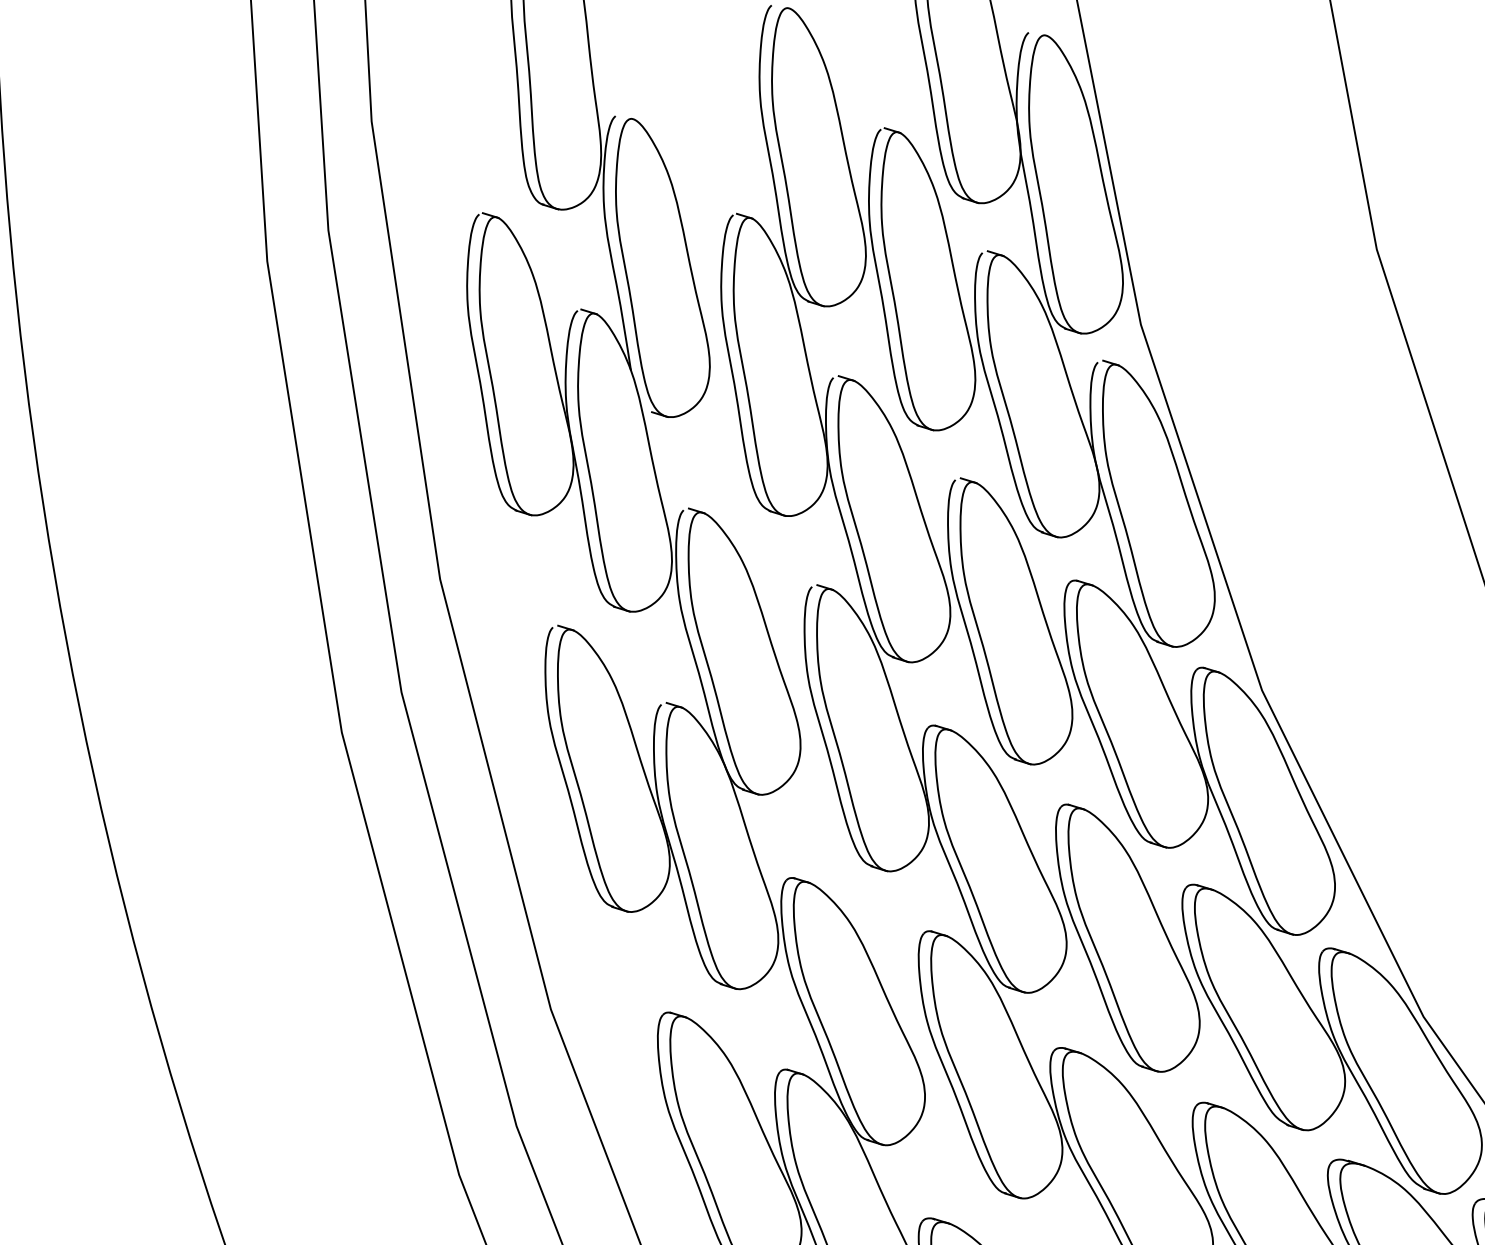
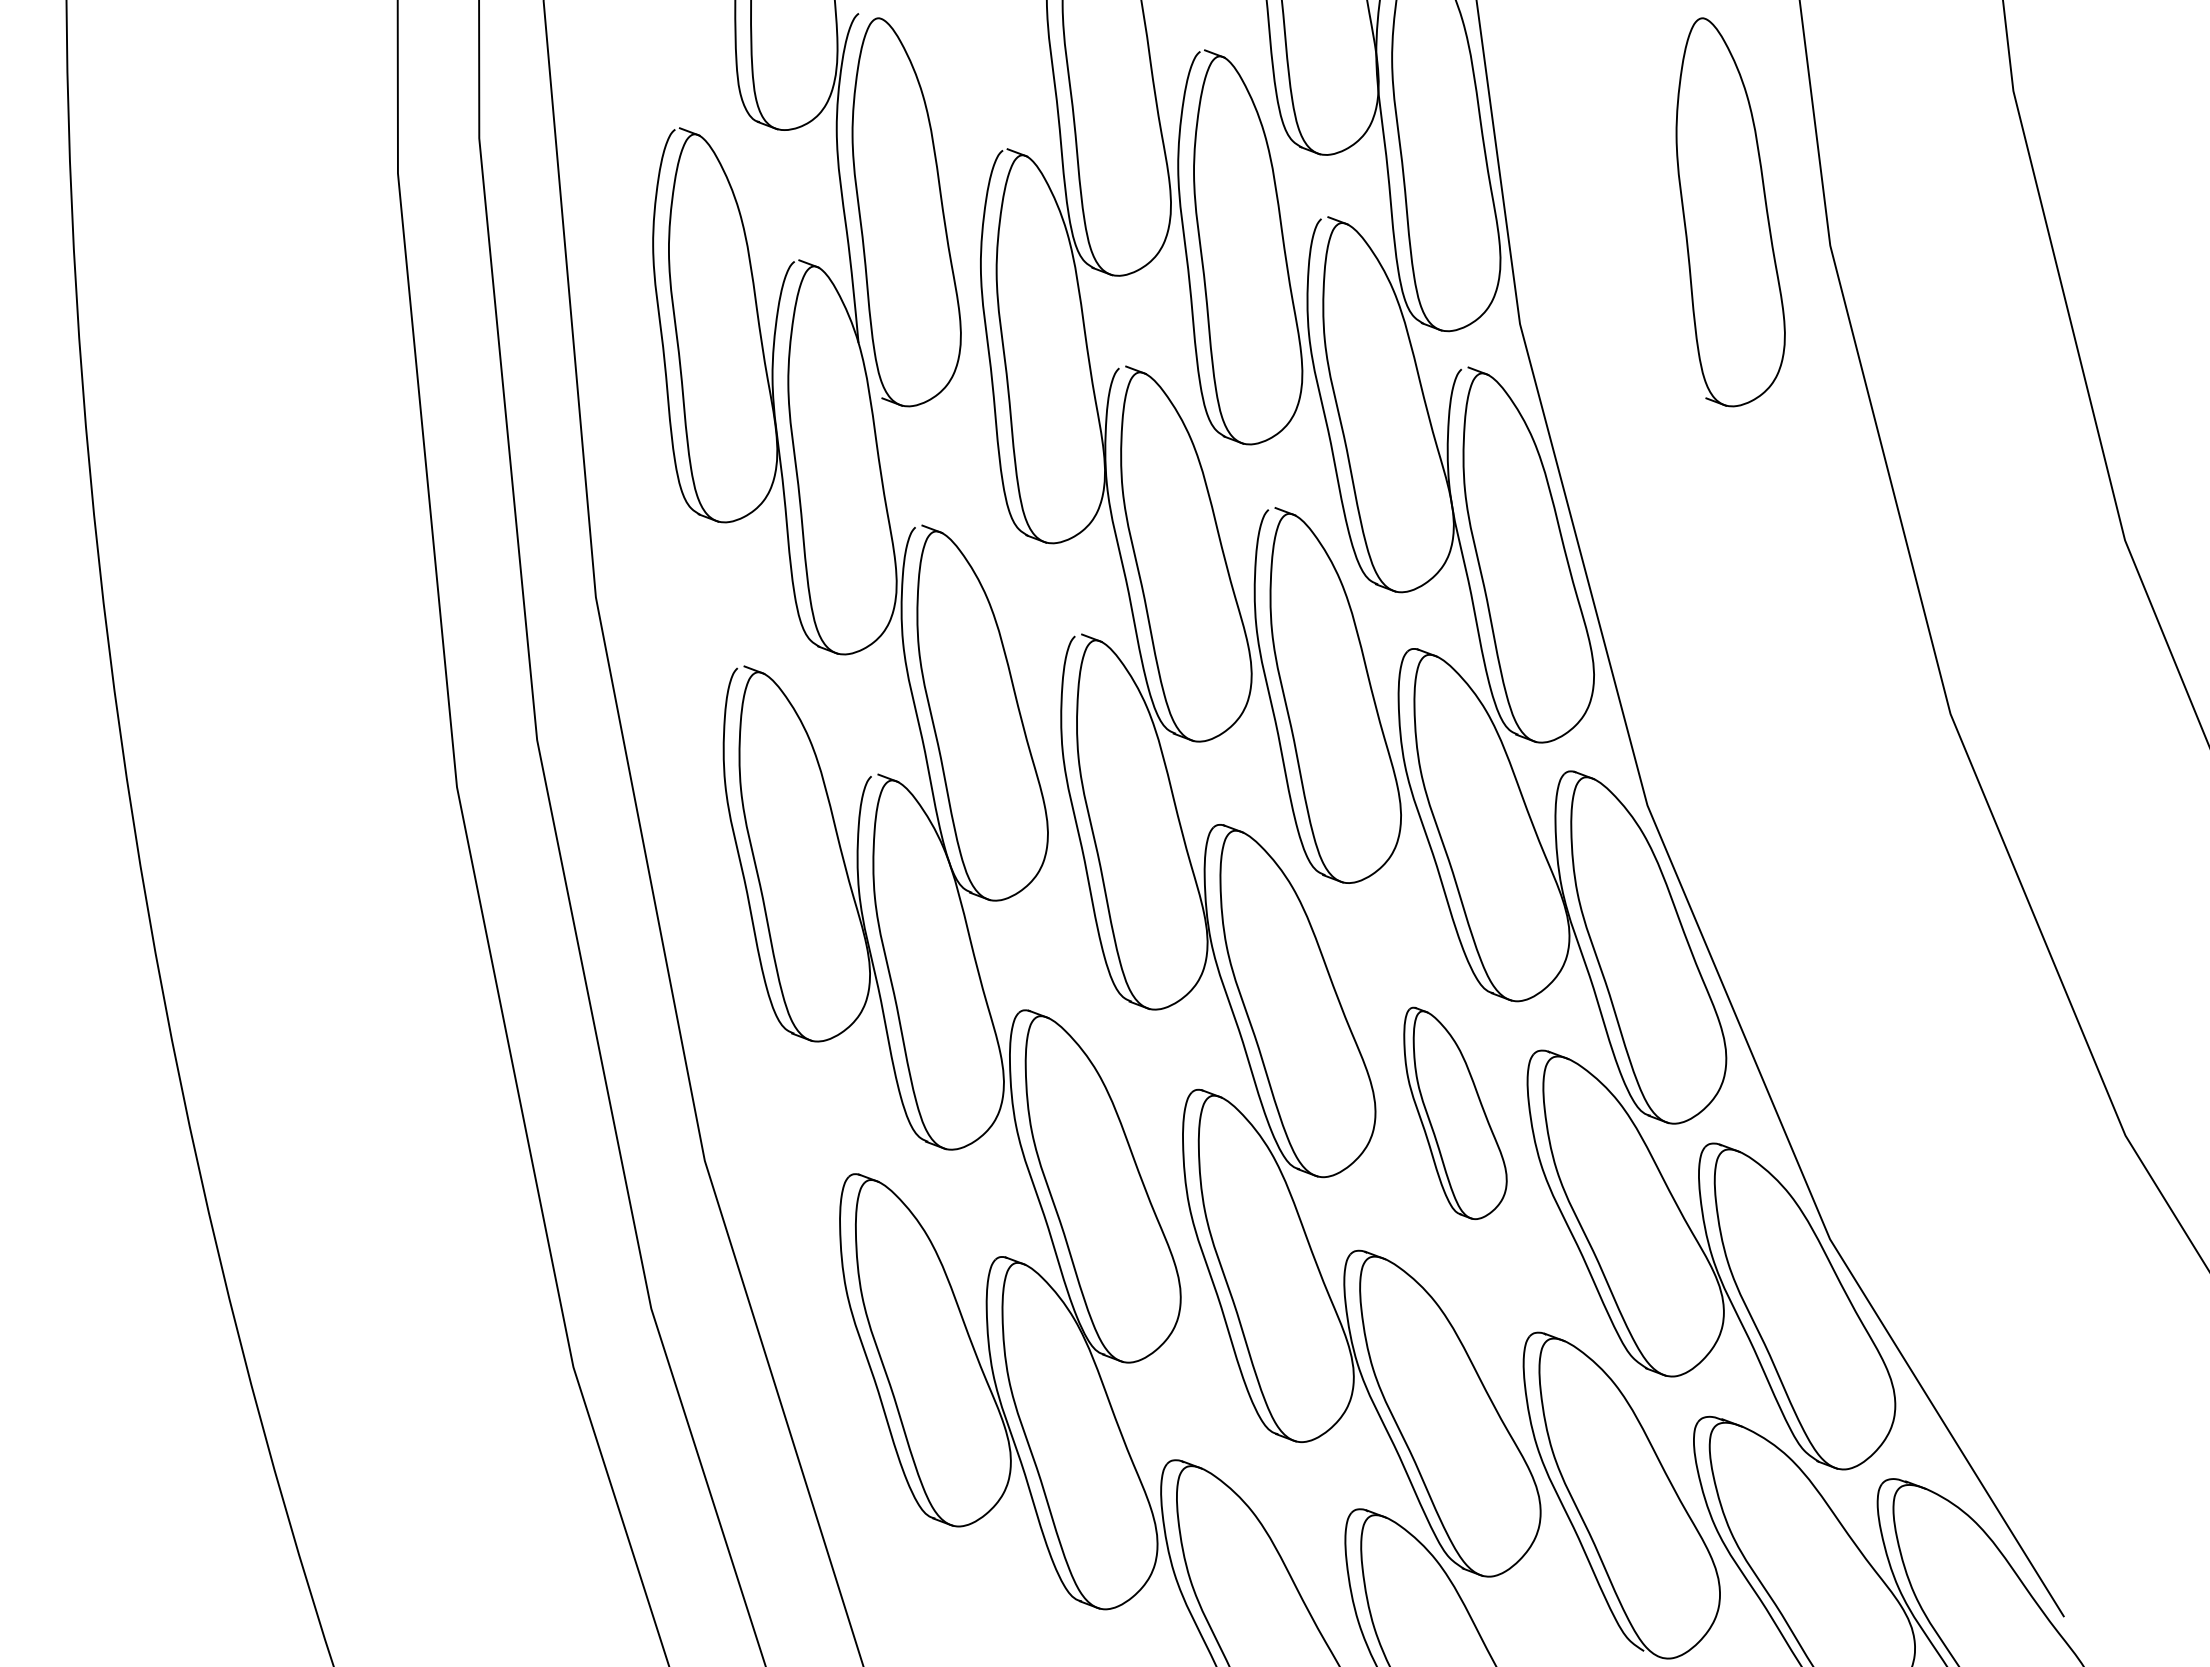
part: (1298, 228) -> (1730, 212), added
part: (1128, 937) -> (1455, 1113), size x0.6

